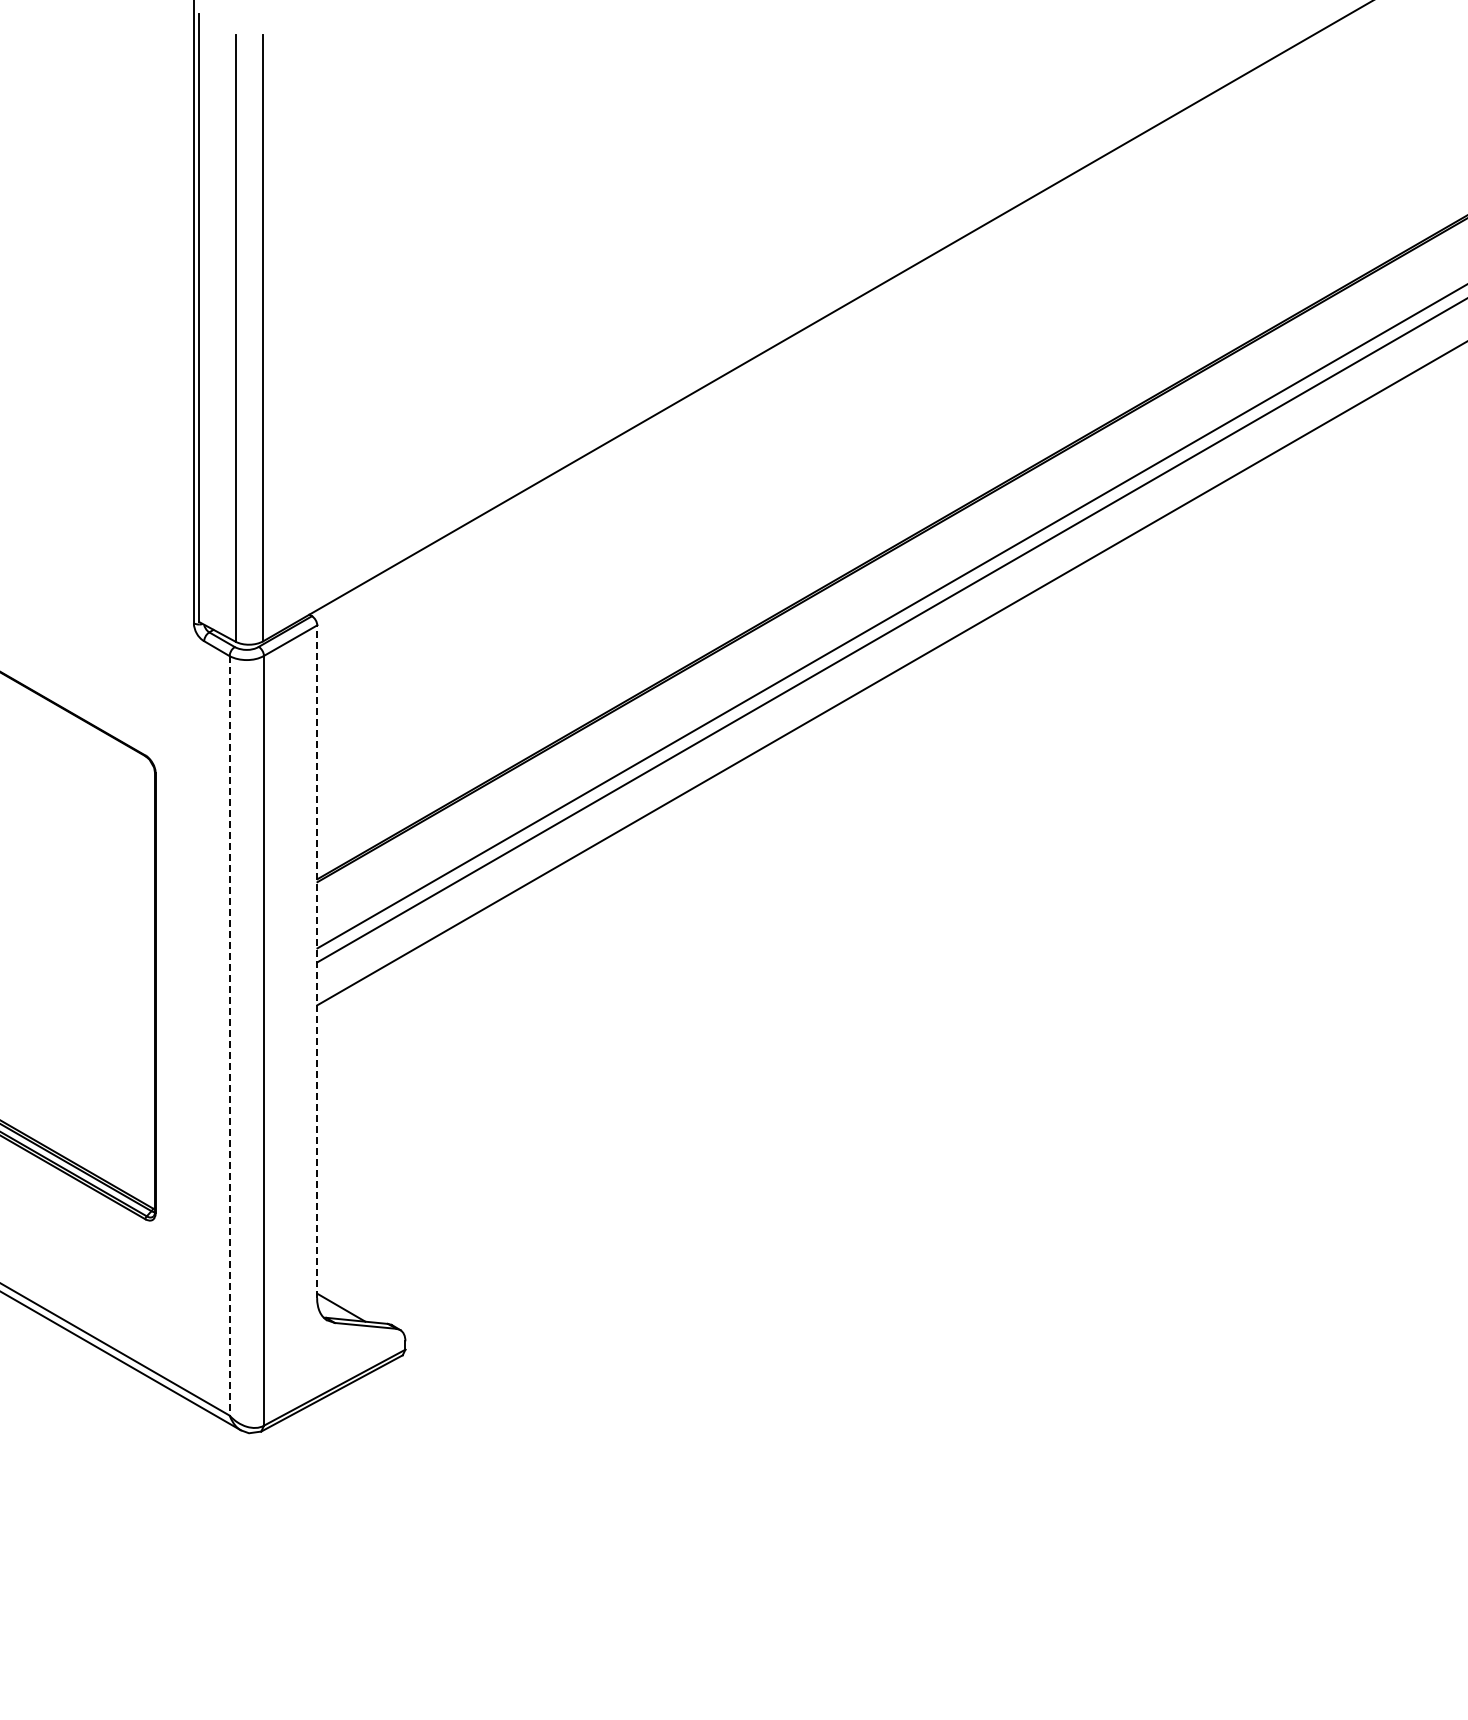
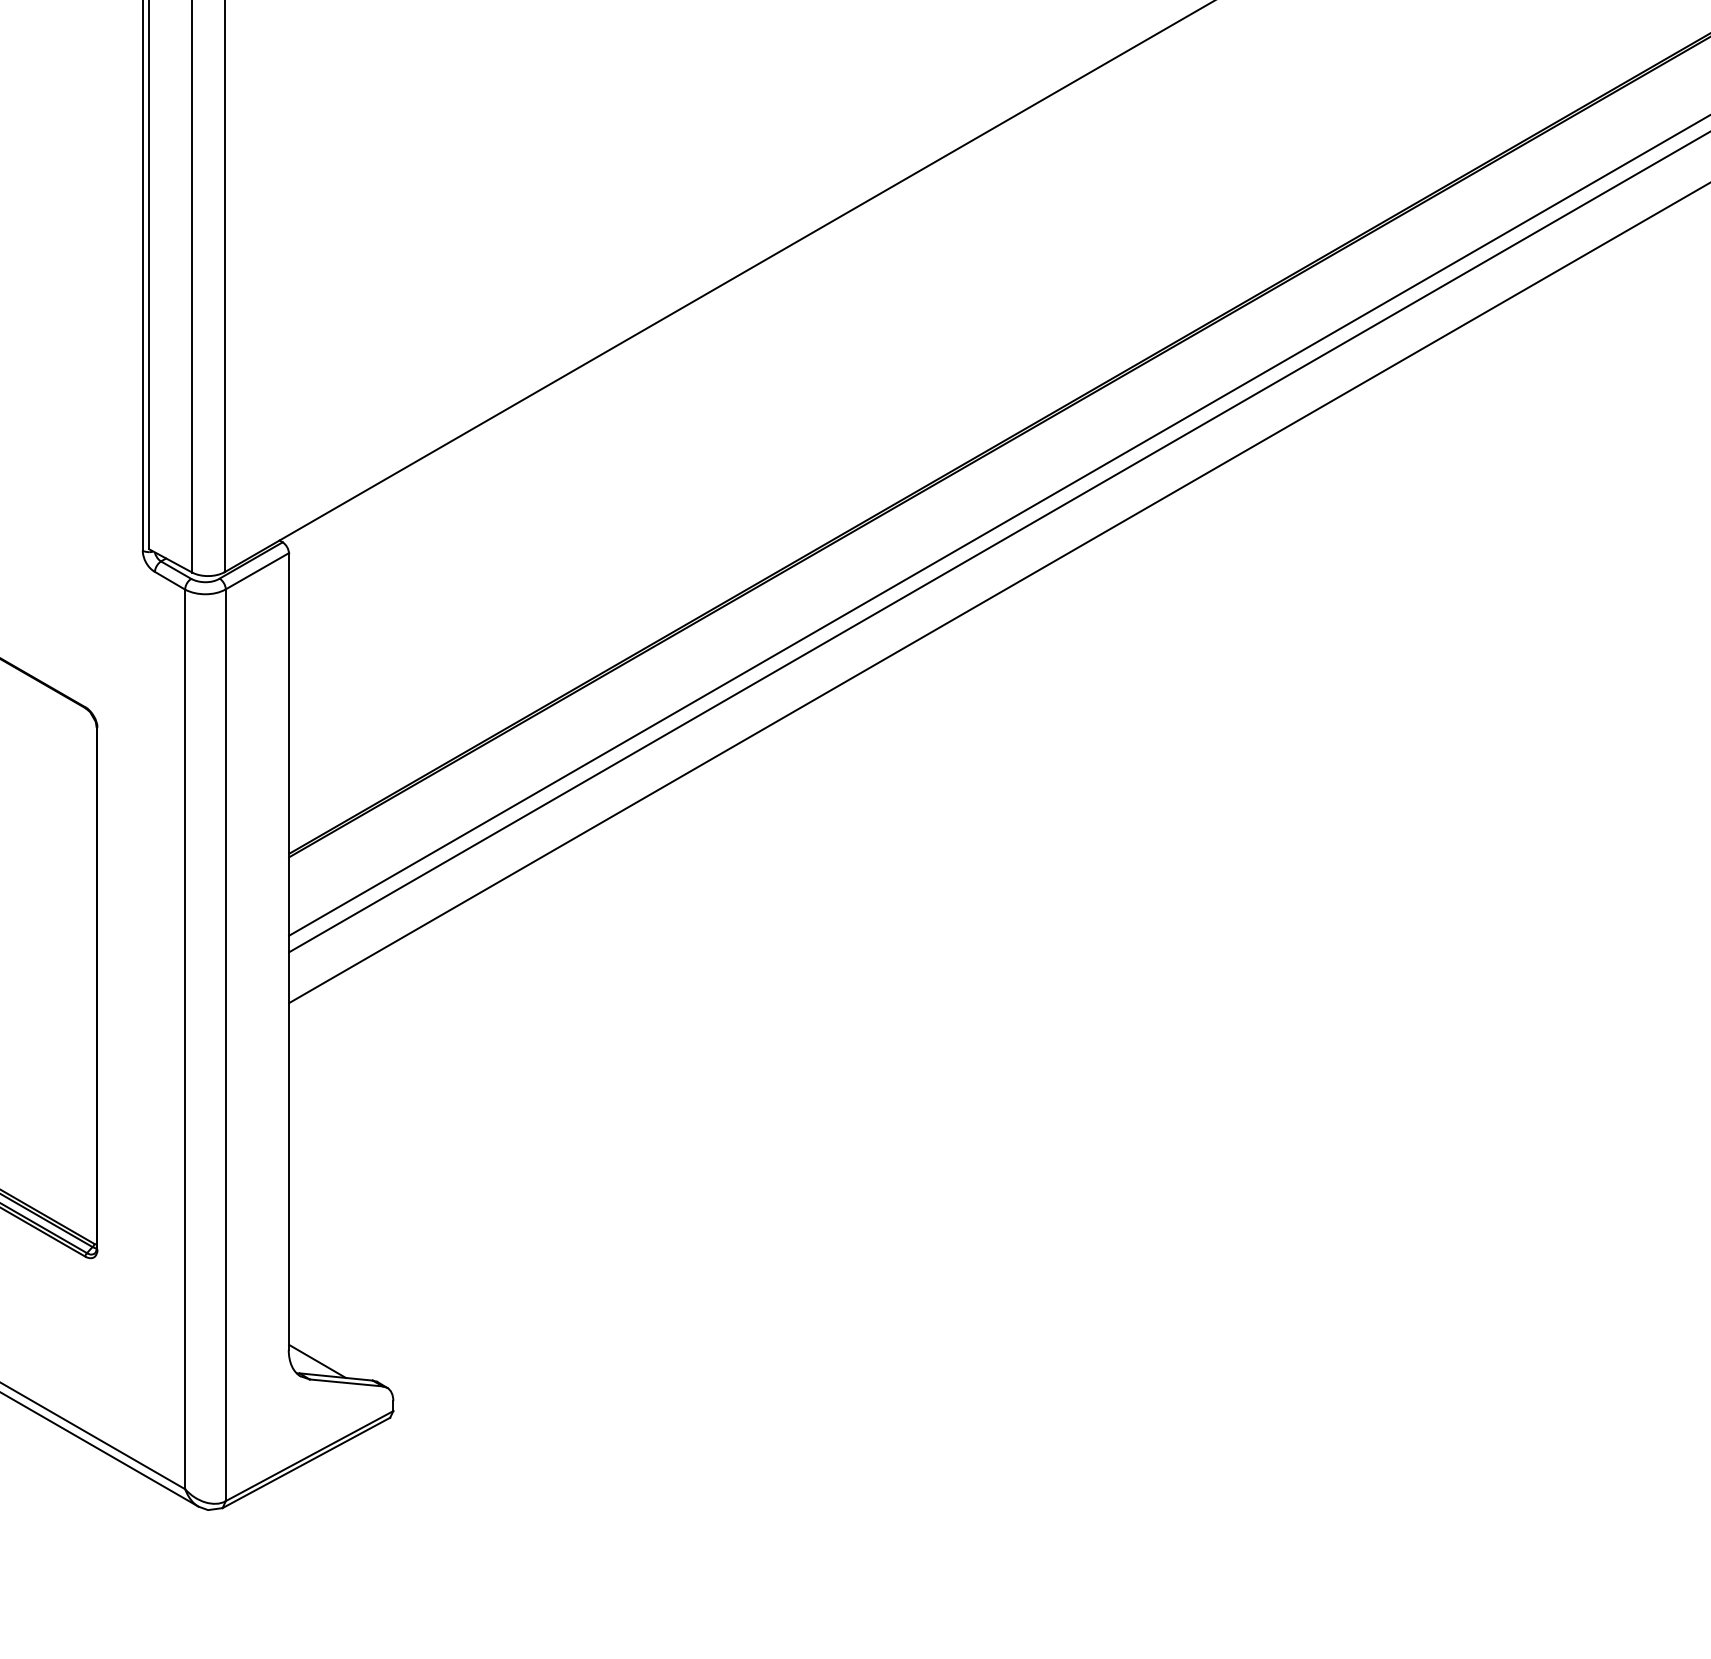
line: (317, 961) -> (289, 951), dashed -> solid
line: (229, 1035) -> (184, 1038), dashed -> solid

